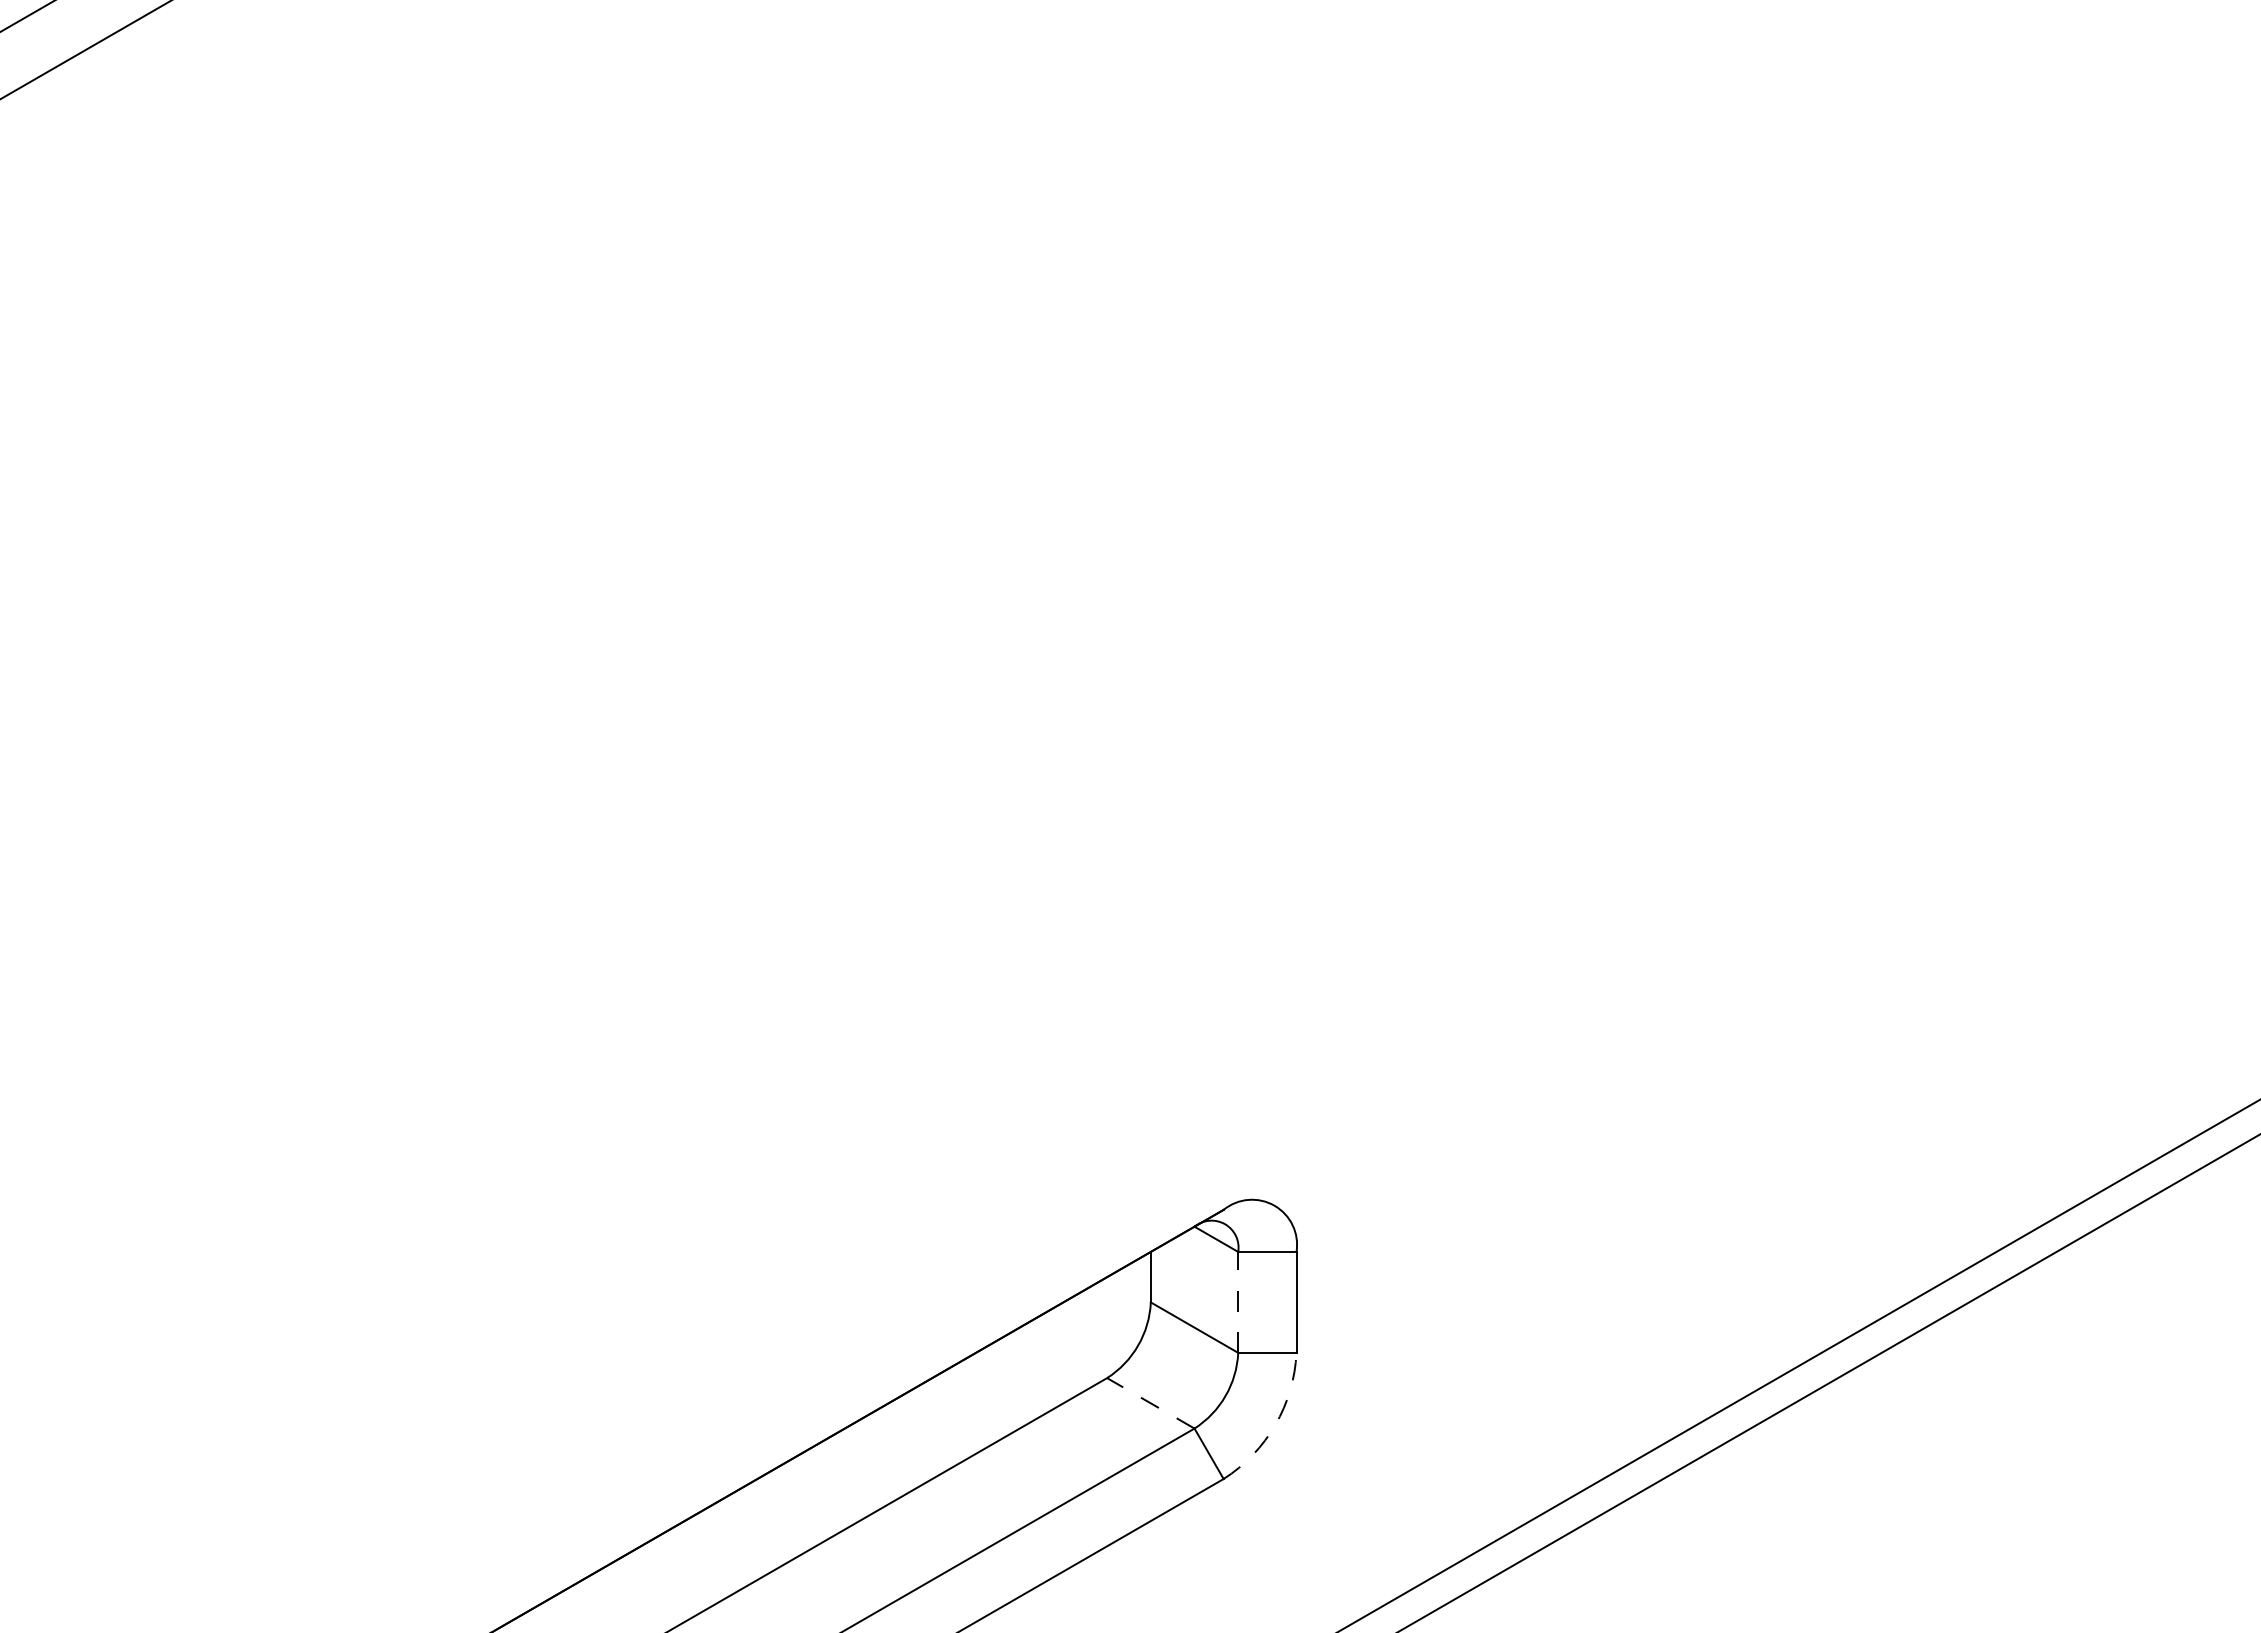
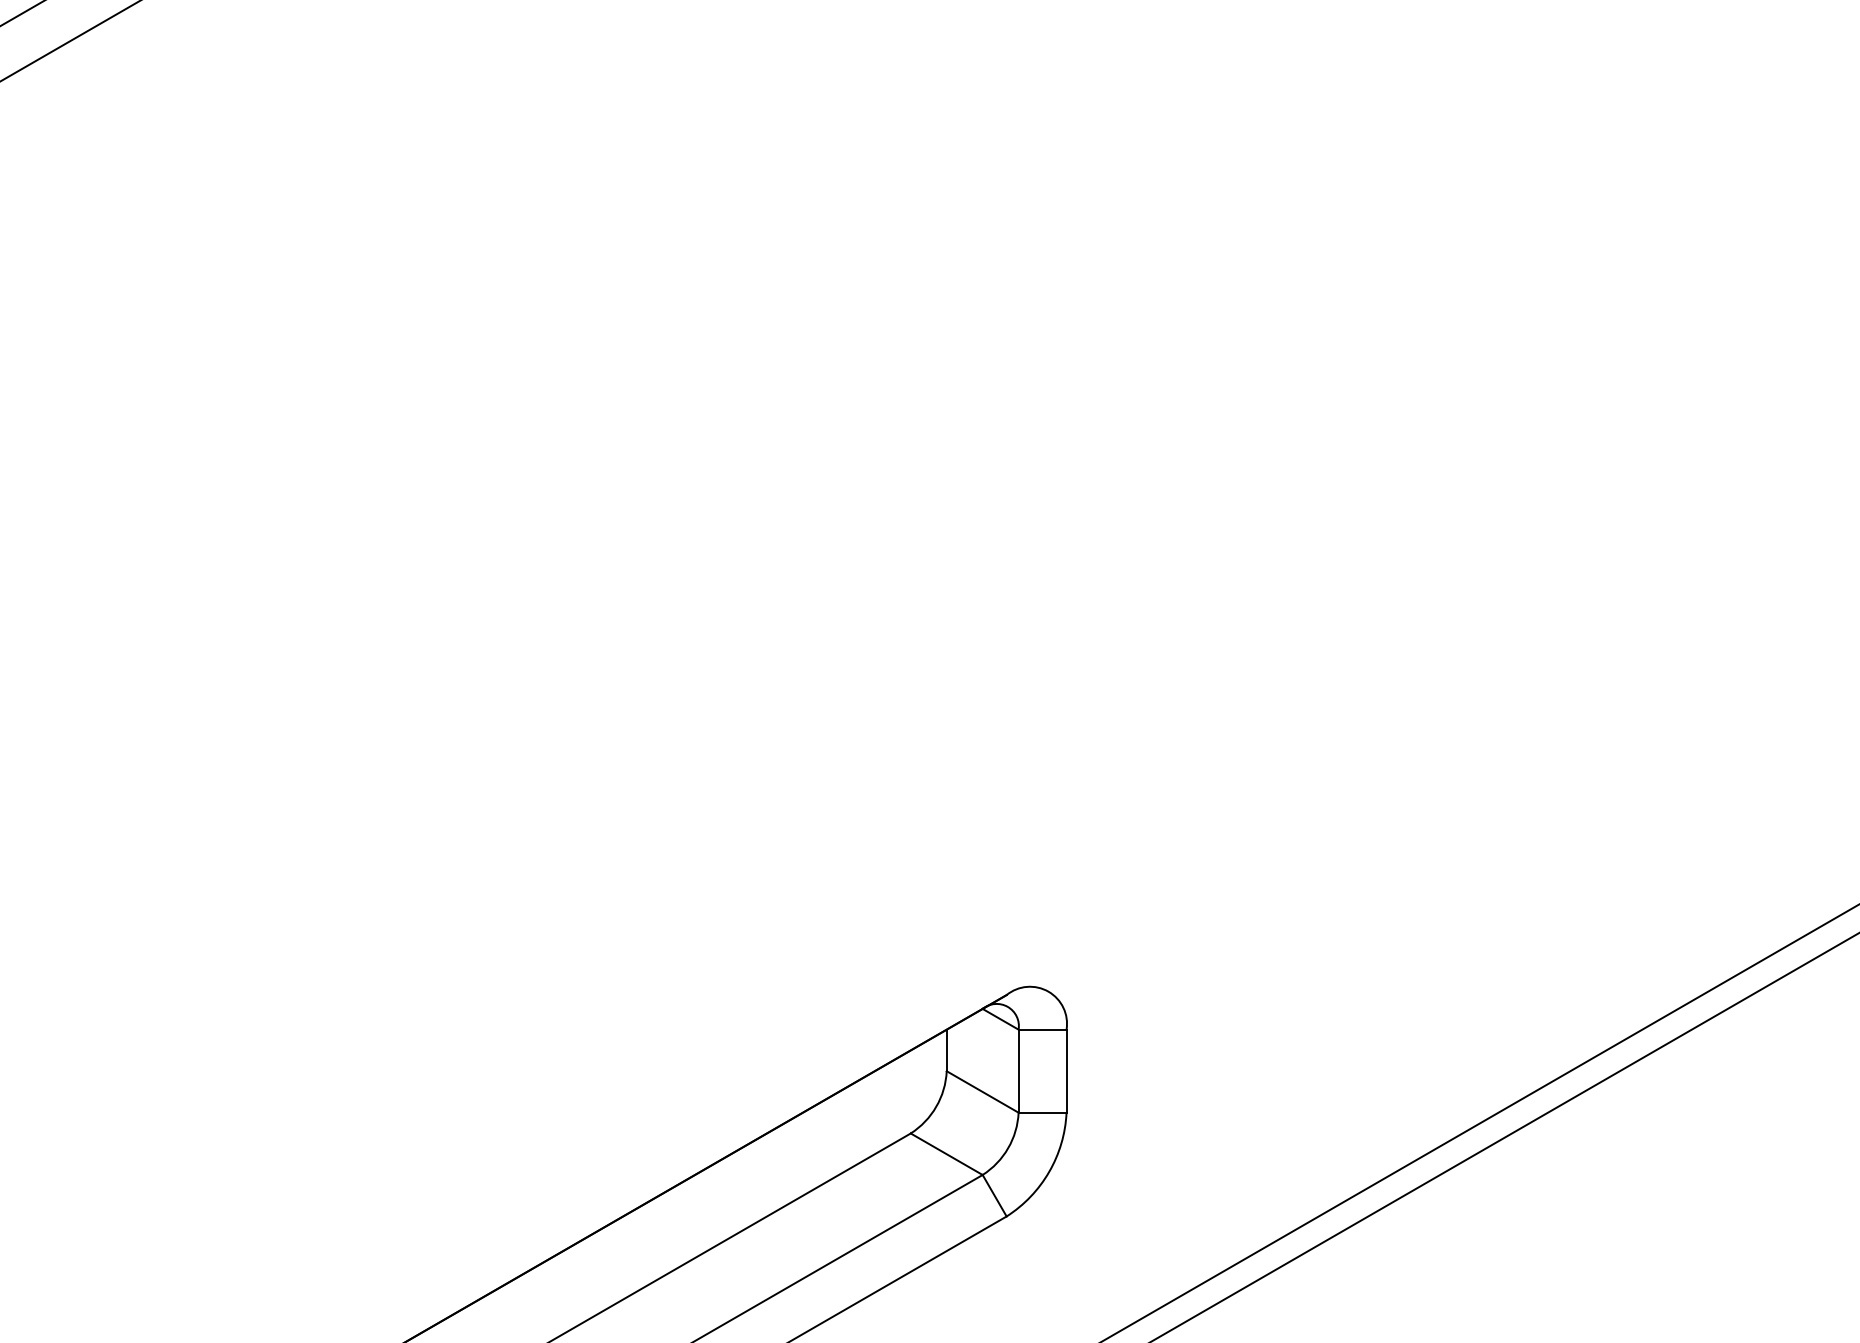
line: (1238, 1301) -> (1018, 1070), dashed -> solid
line: (1150, 1403) -> (946, 1154), dashed -> solid
arc: (1275, 1424) -> (1049, 1171), dashed -> solid

